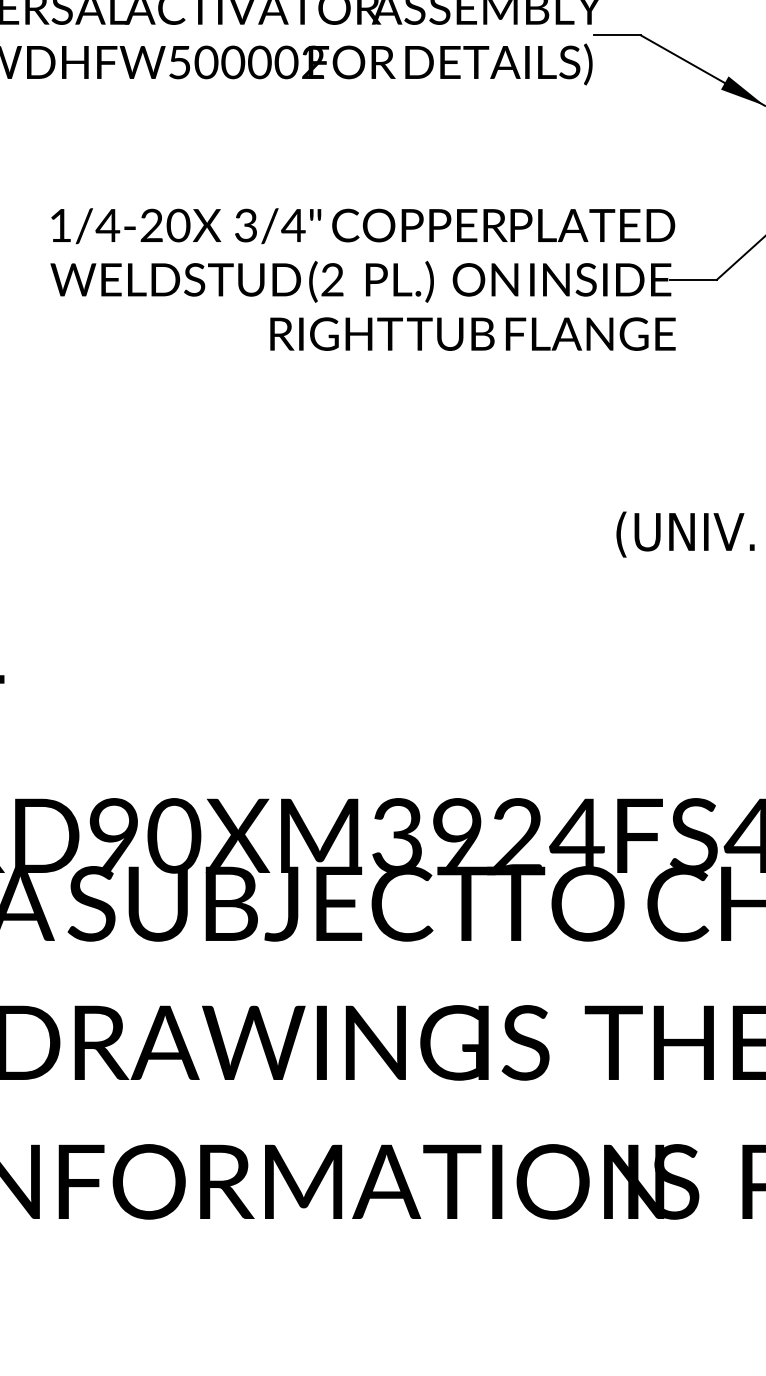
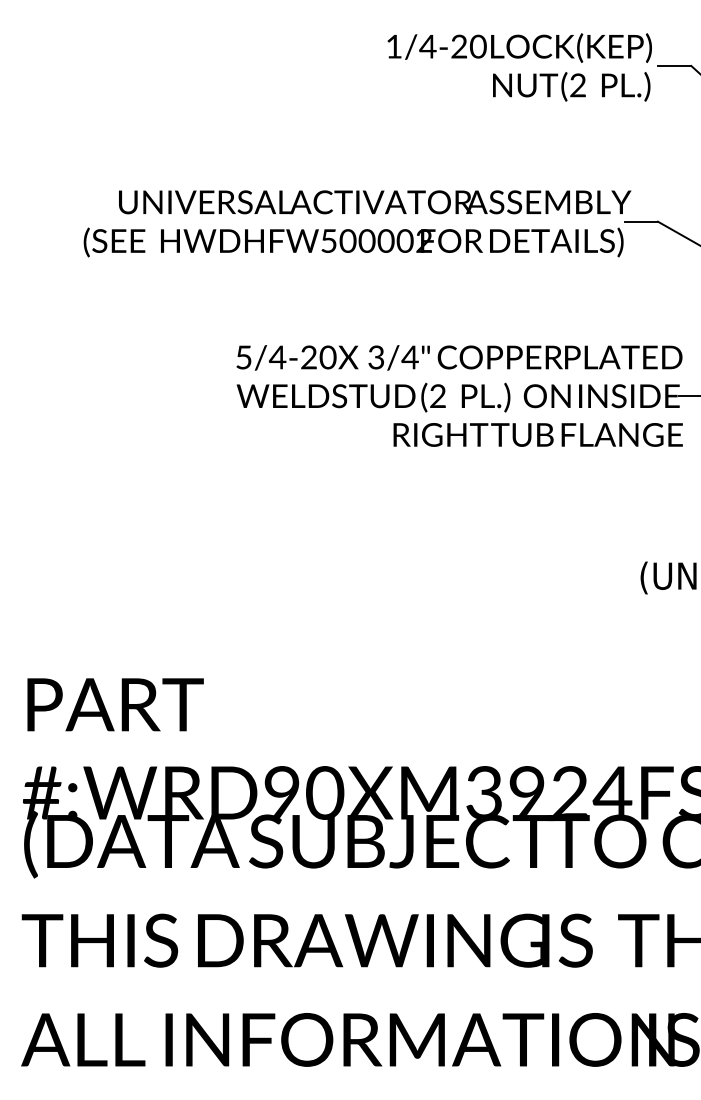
text: (59, 225) -> (243, 357), 1/4-20 -> 5/4-20

